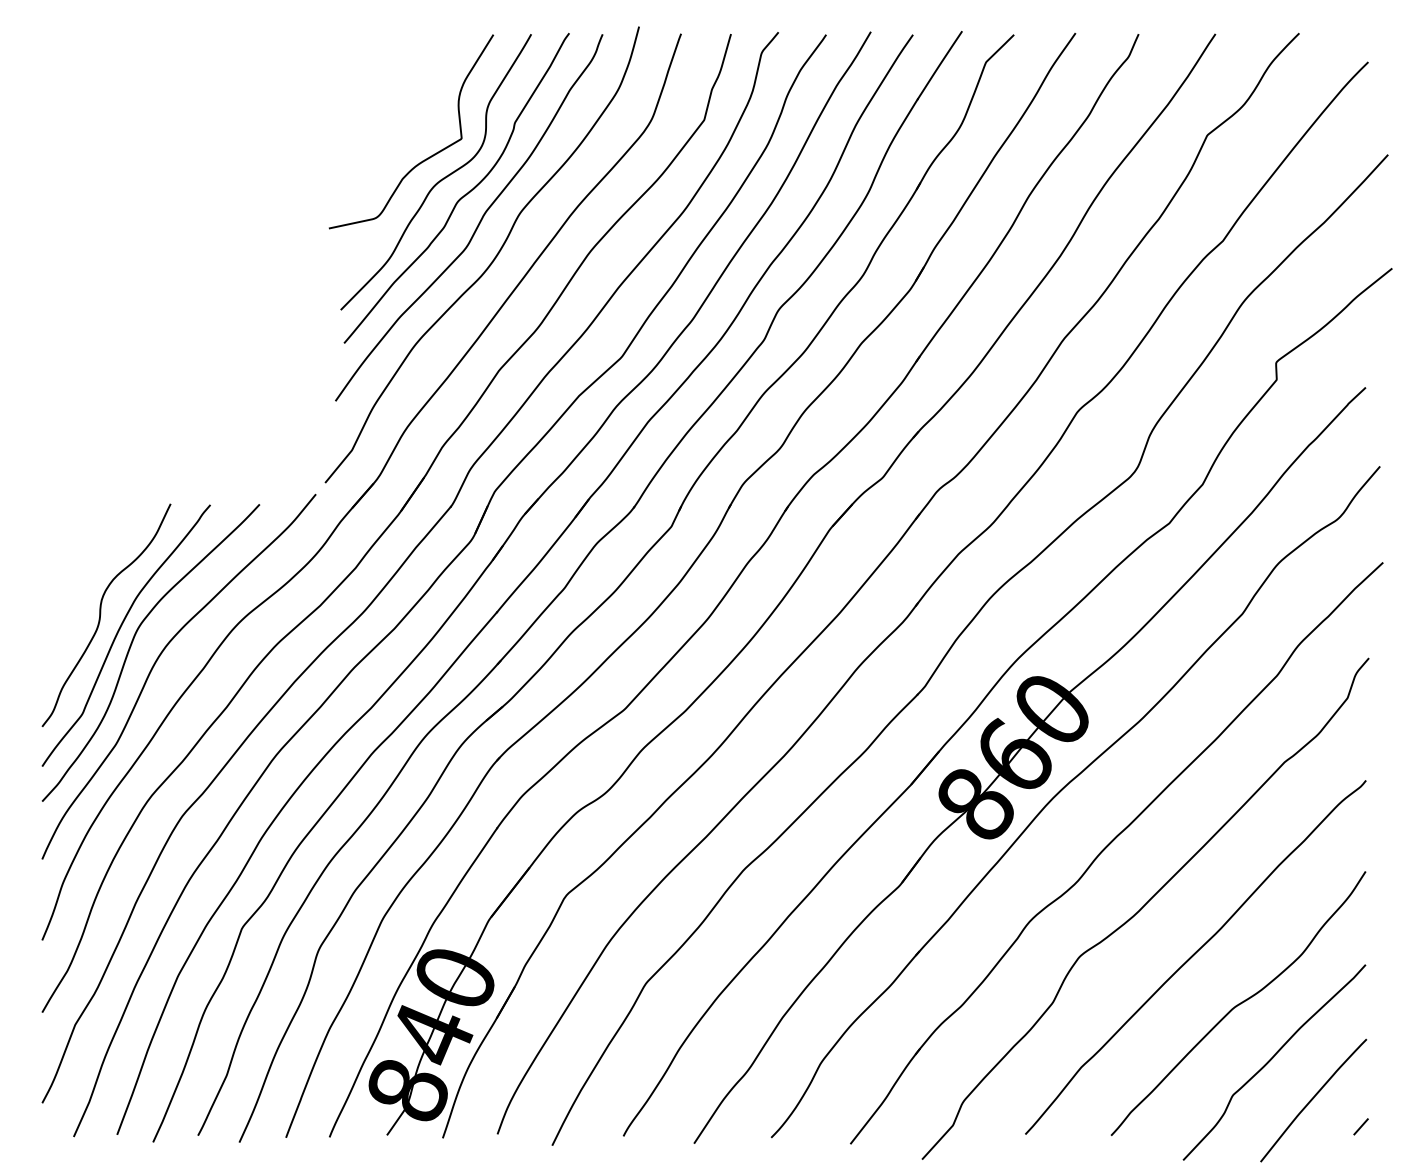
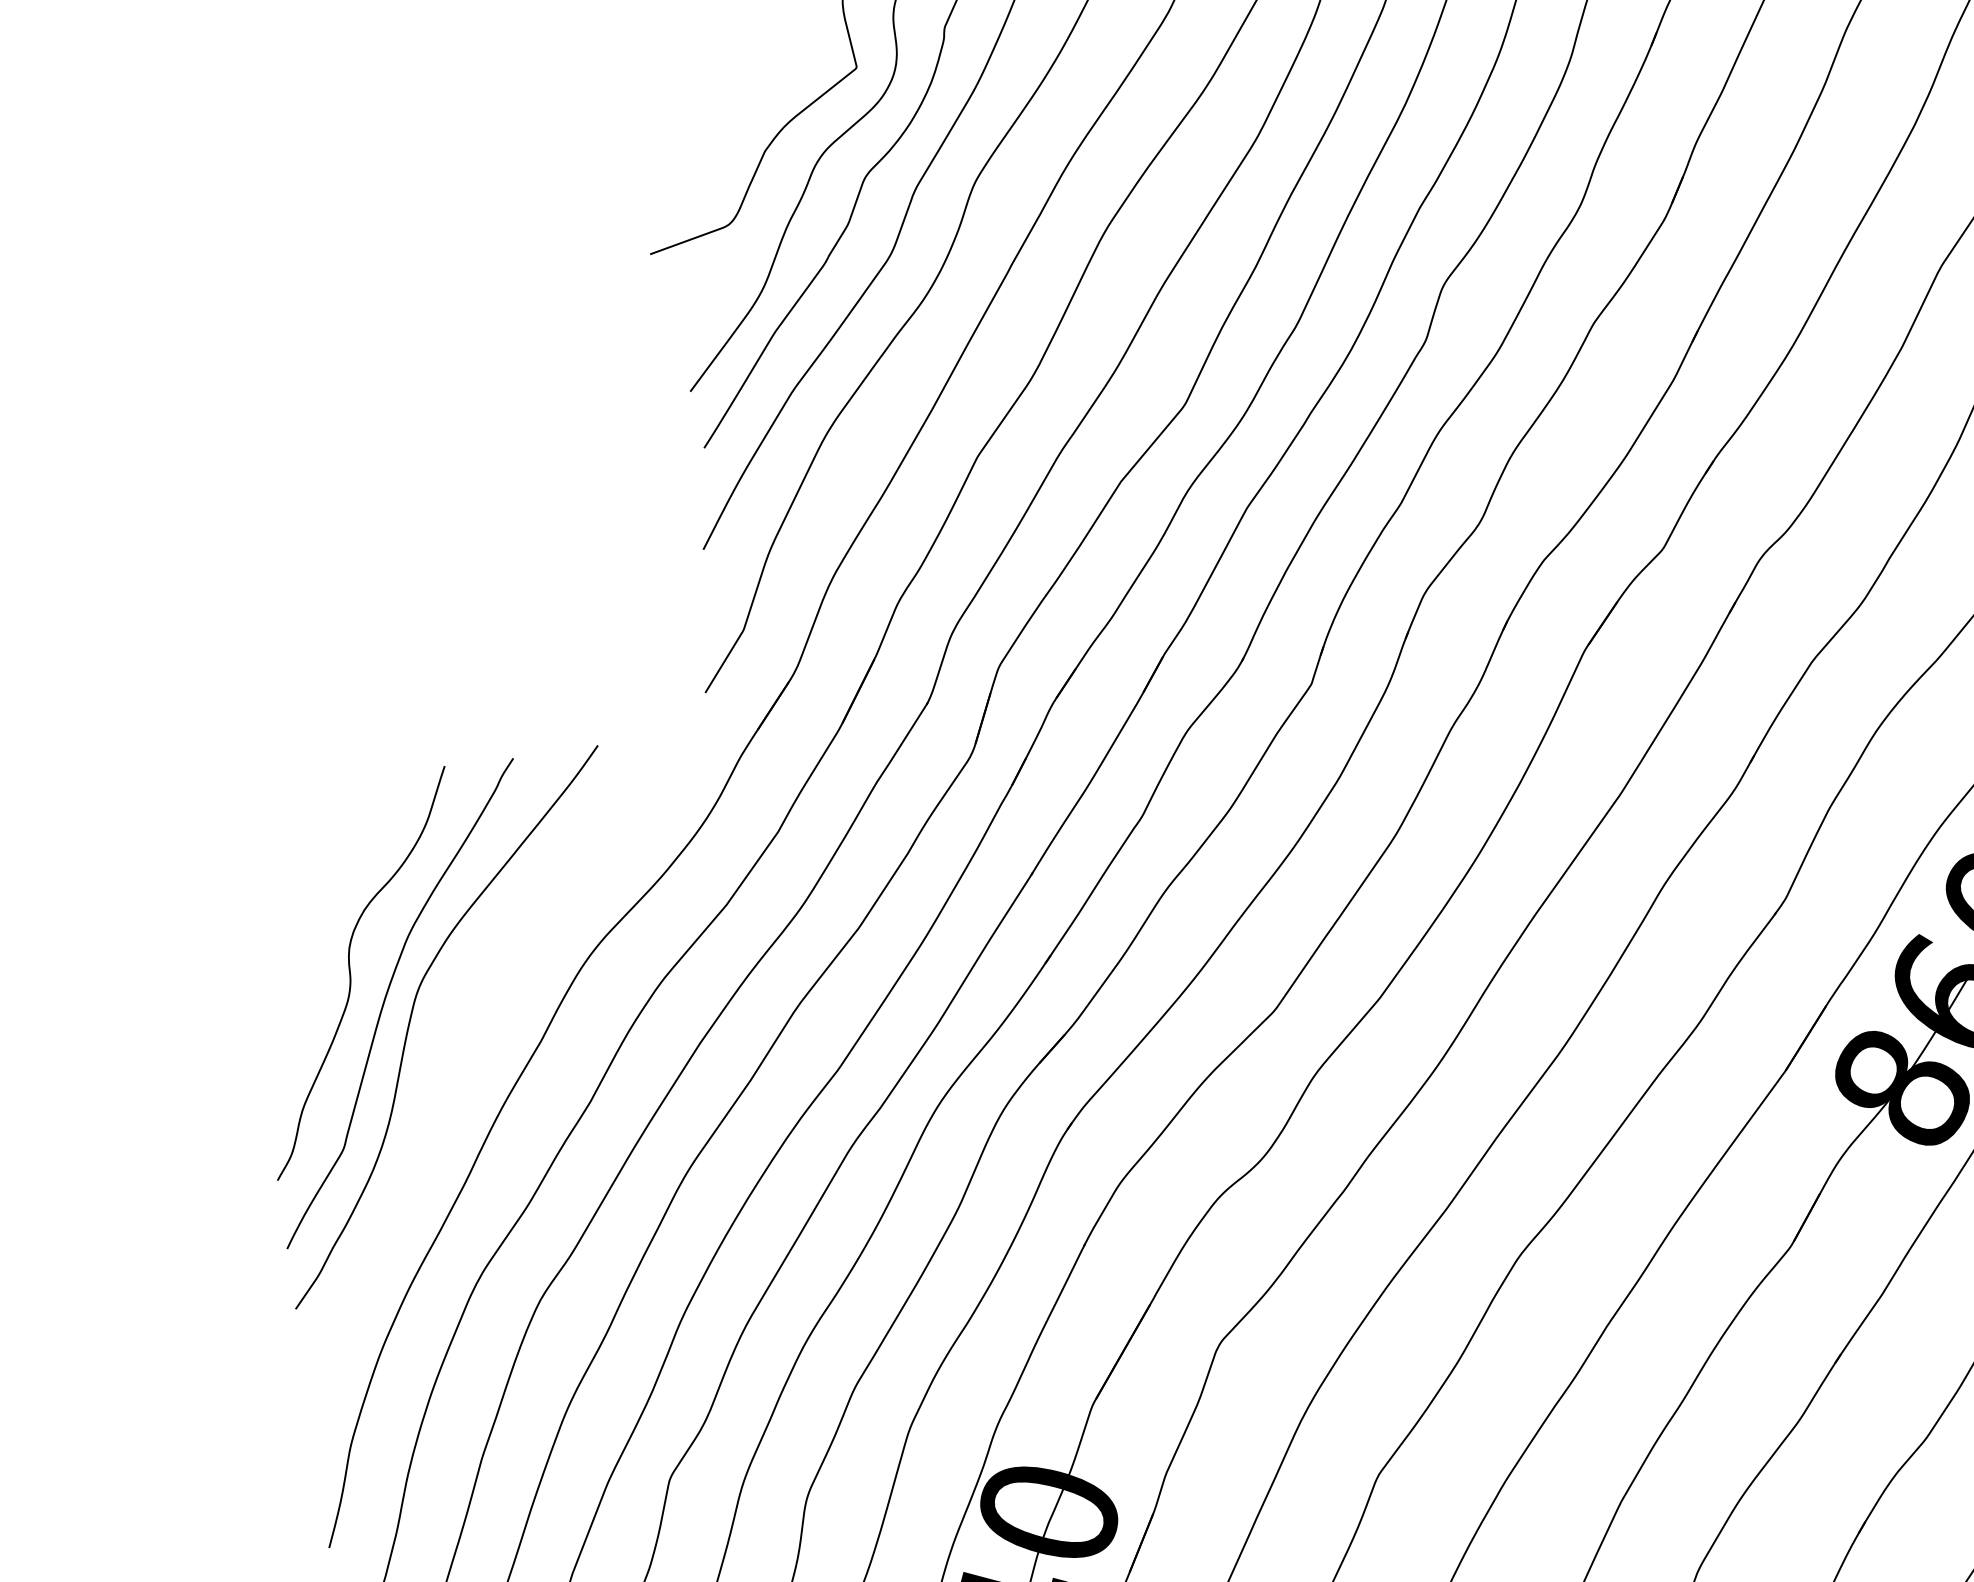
curve: (157, 661) -> (460, 1040), removed

